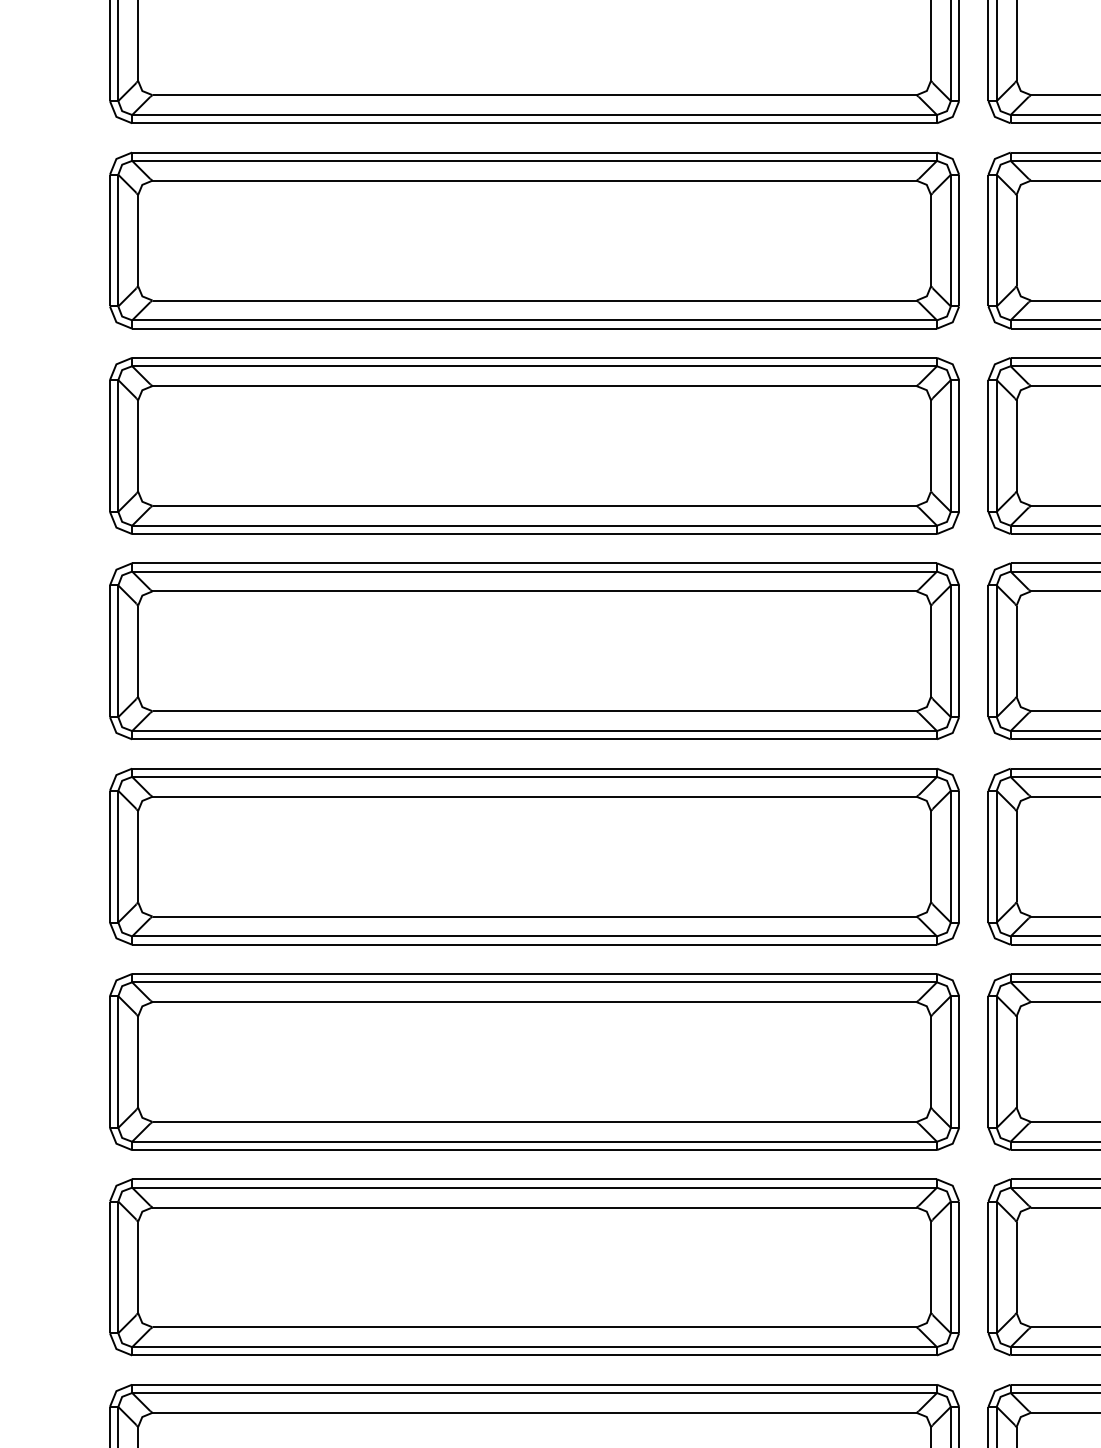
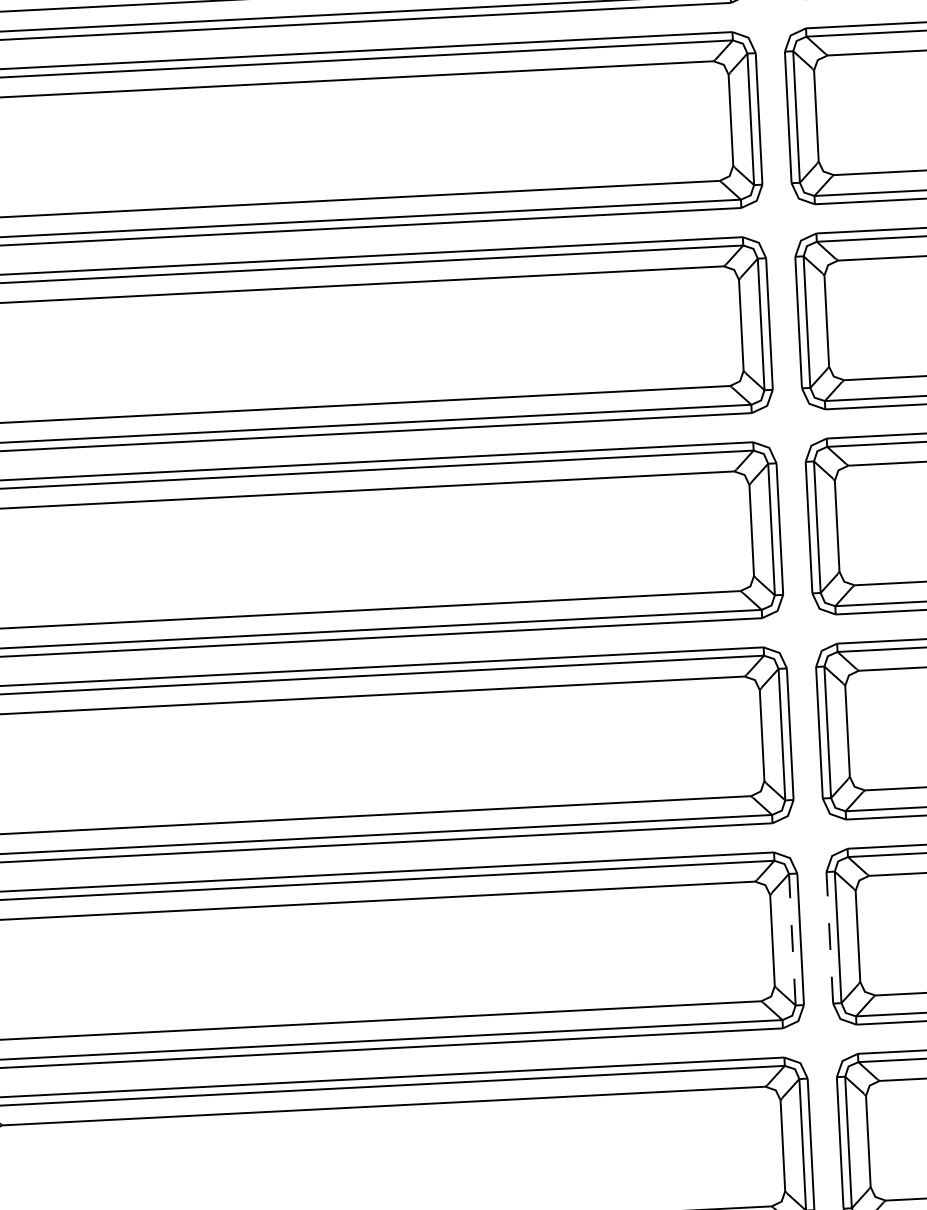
line: (950, 856) -> (791, 939), solid -> dashed
line: (988, 856) -> (829, 937), solid -> dashed

